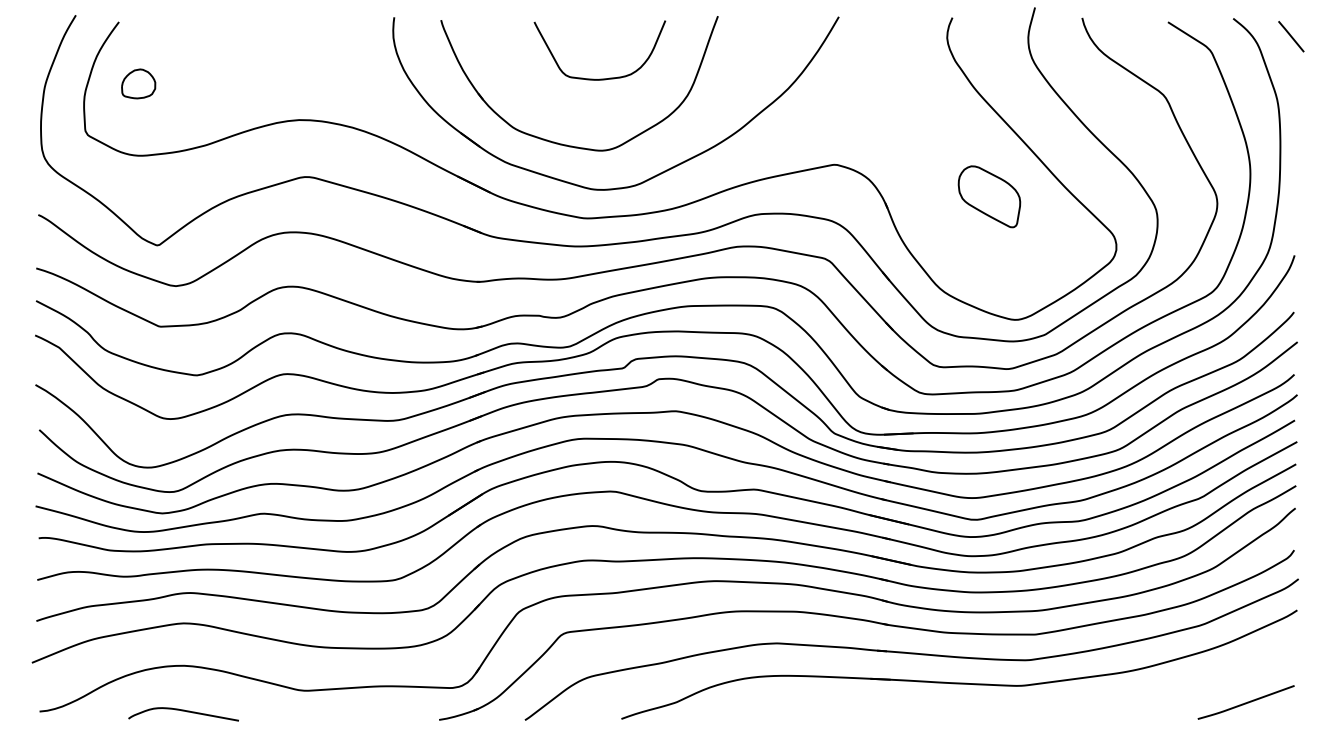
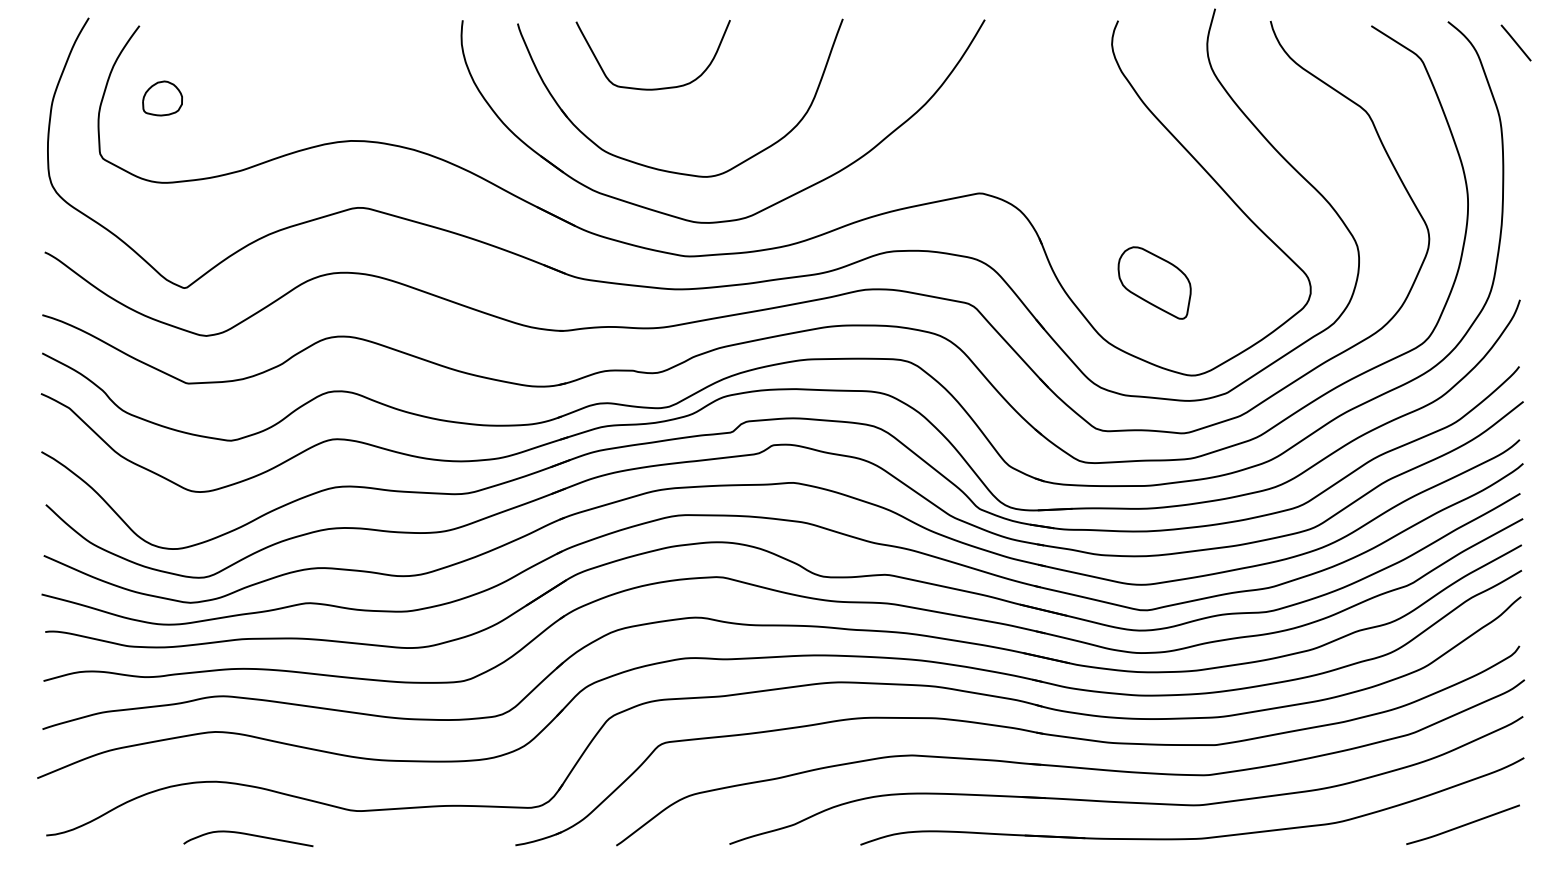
curve: (599, 78) -> (652, 88), moved
part: (989, 196) -> (1154, 282), moved
curve: (183, 711) -> (248, 835), moved
part: (1019, 713) -> (1197, 837), added

